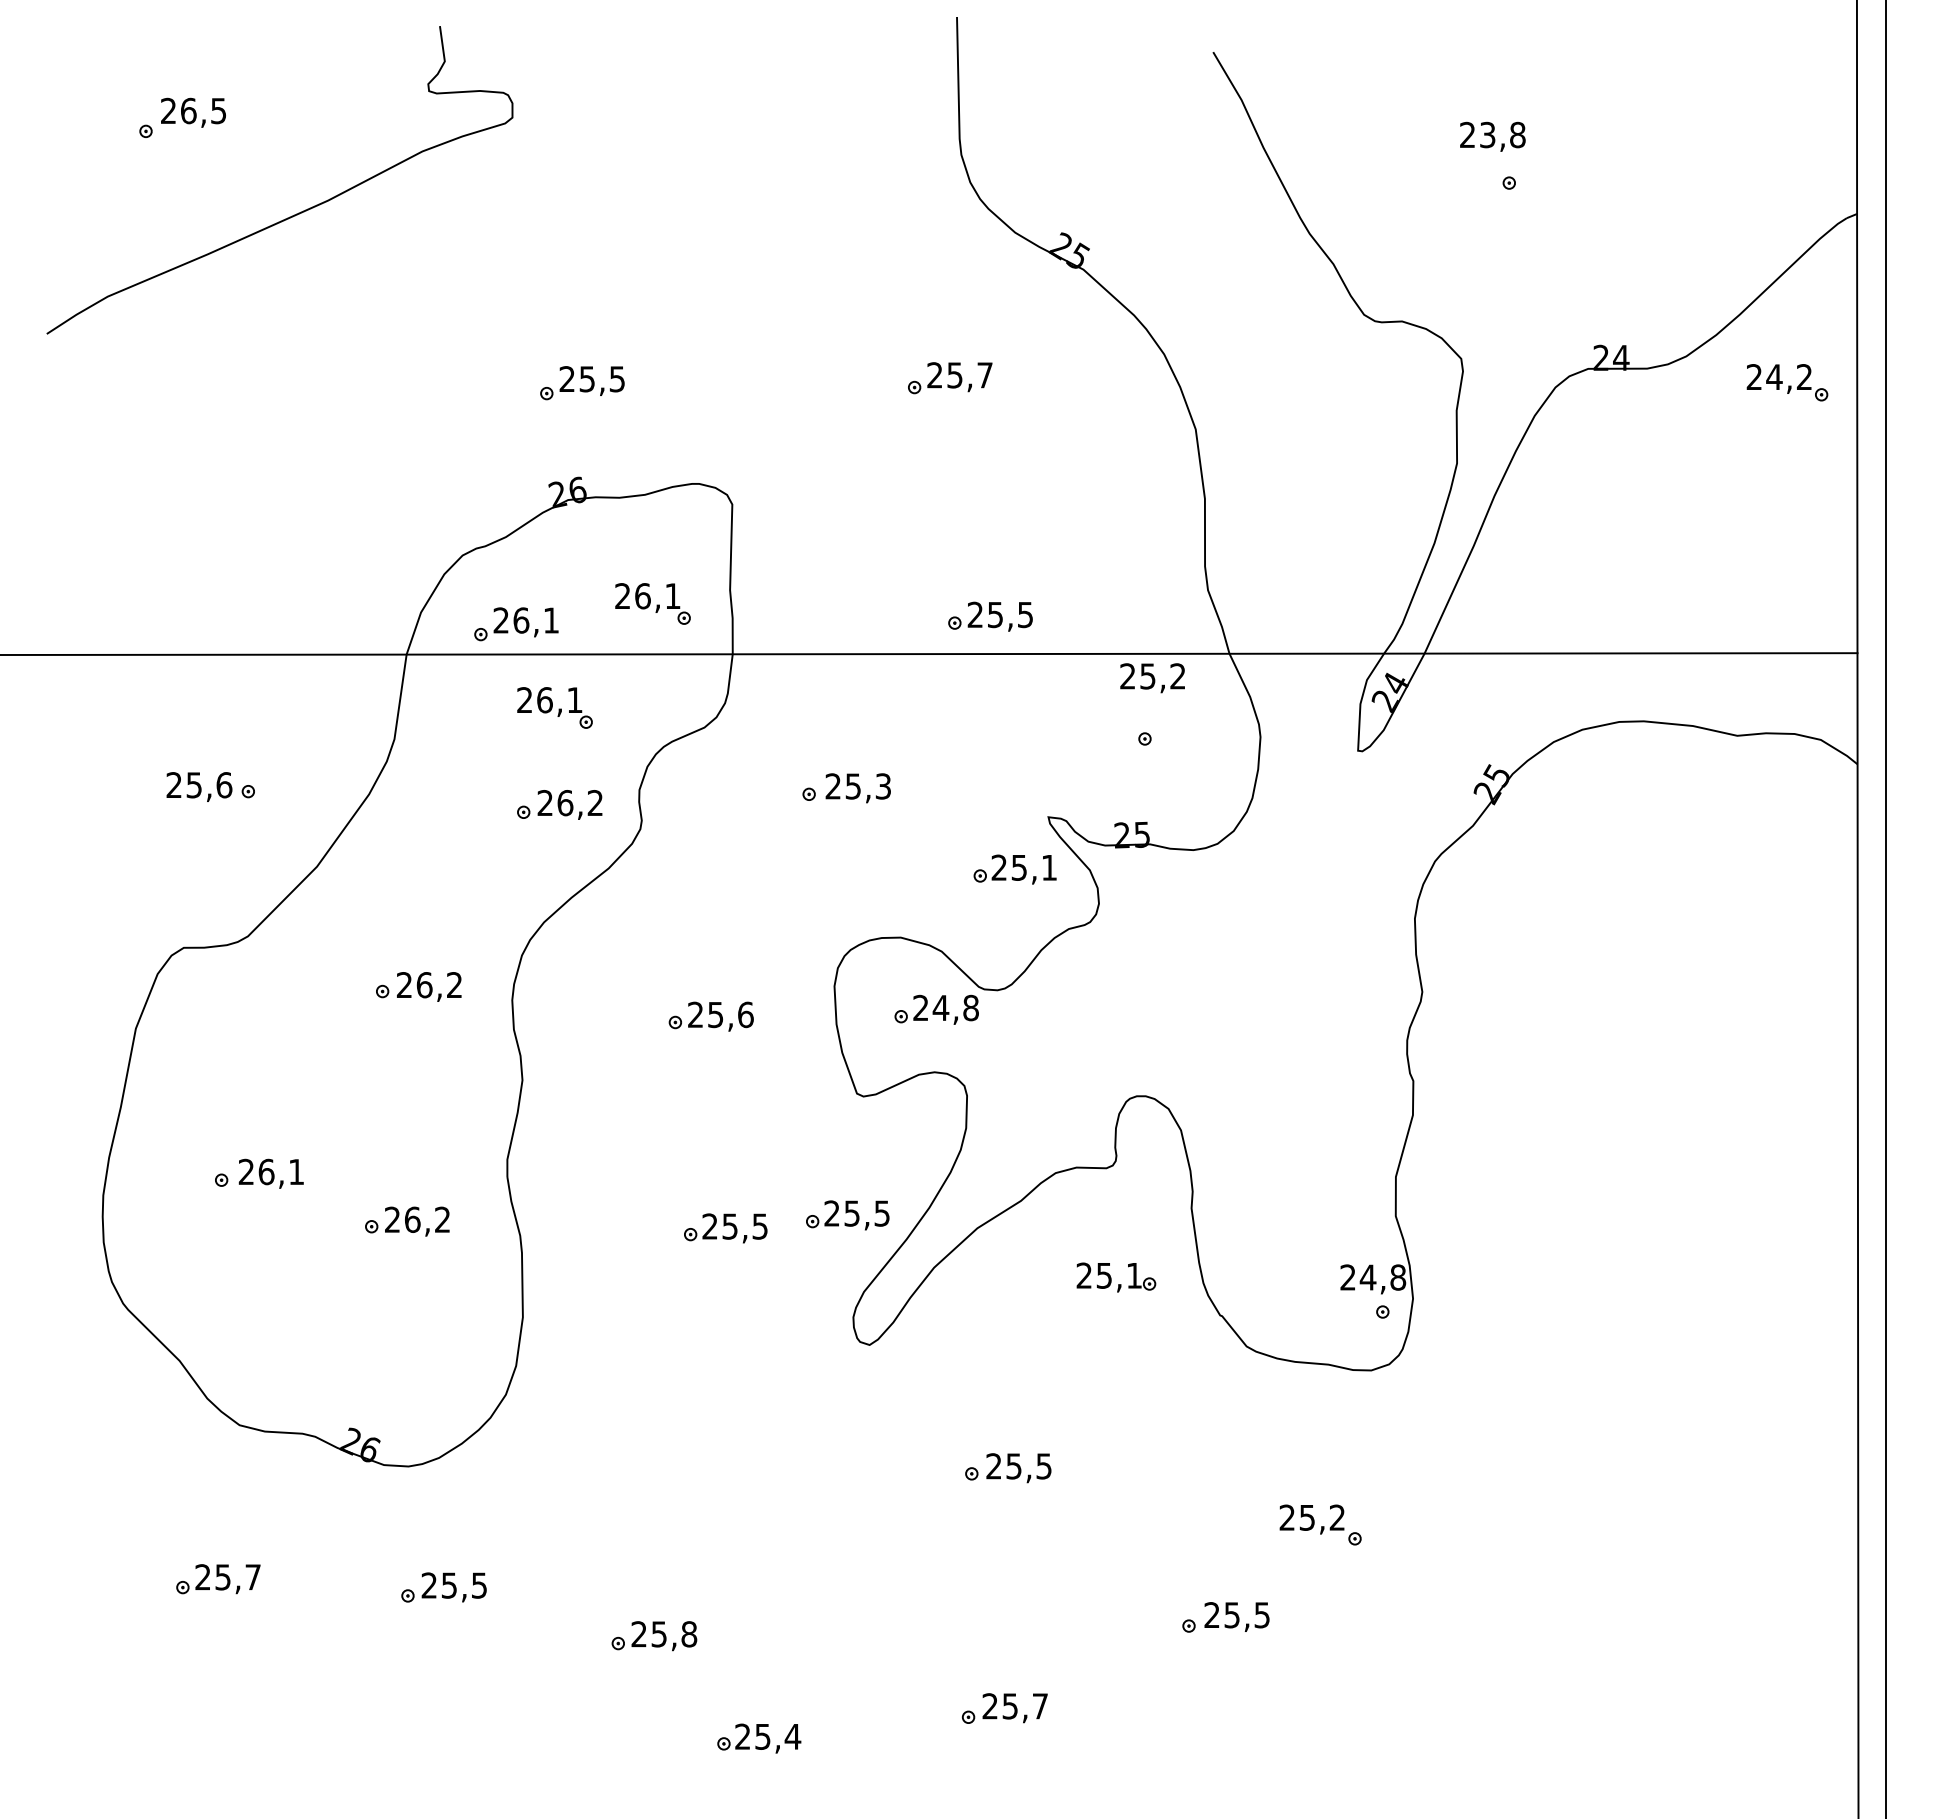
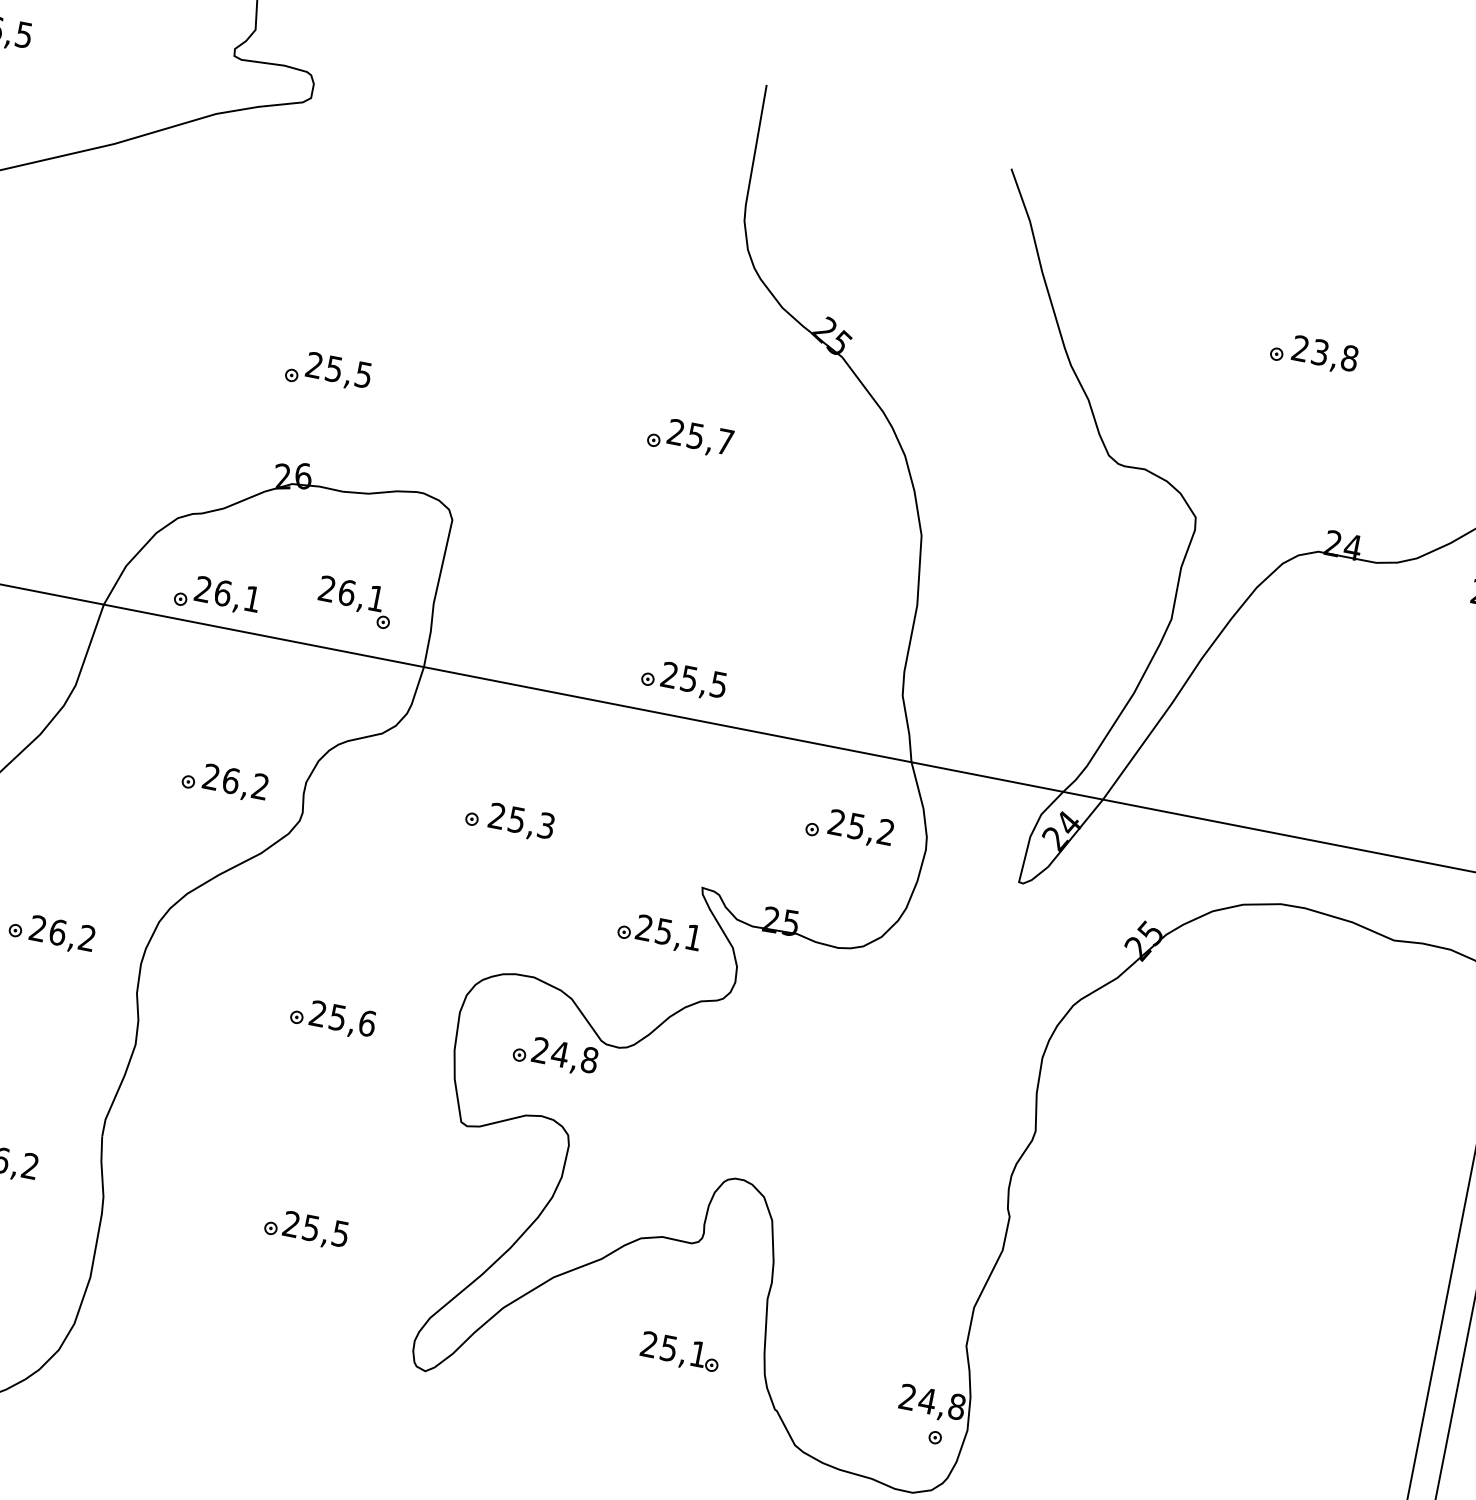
text: (1492, 136) -> (1324, 354), moved
text: (1152, 678) -> (860, 829), moved
part: (554, 707) -> (238, 685), removed
part: (847, 1215) -> (428, 1239), removed

